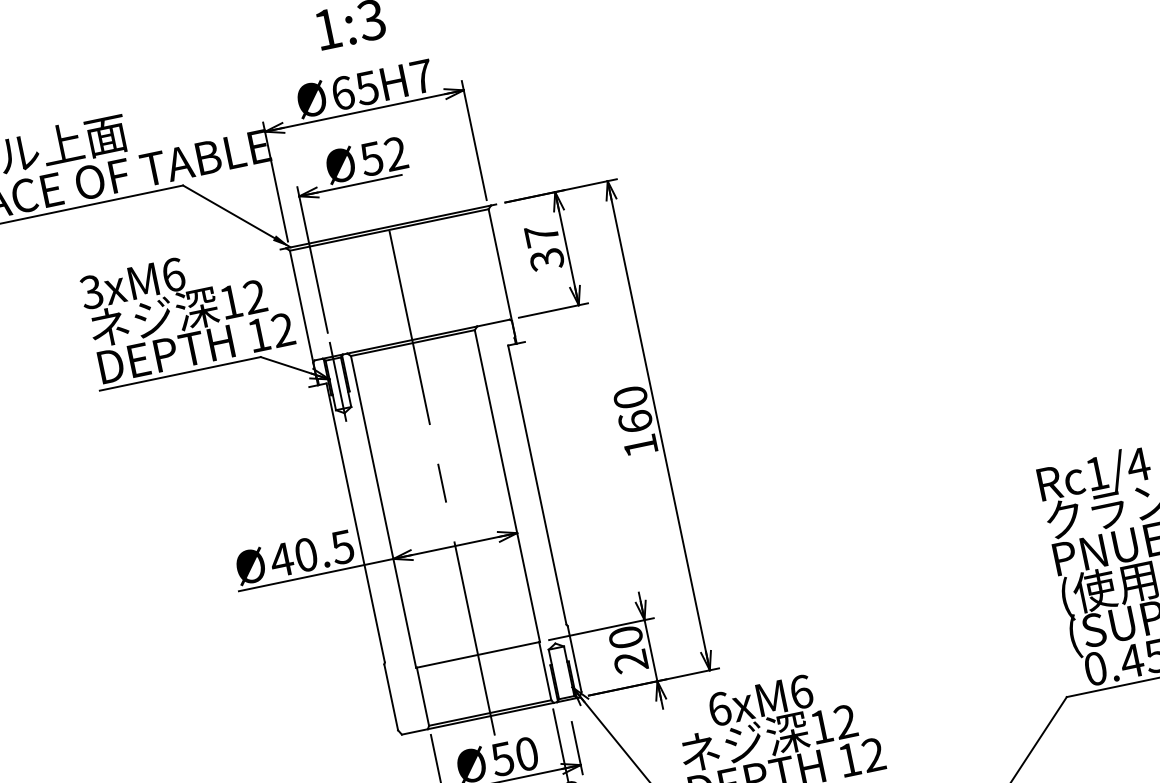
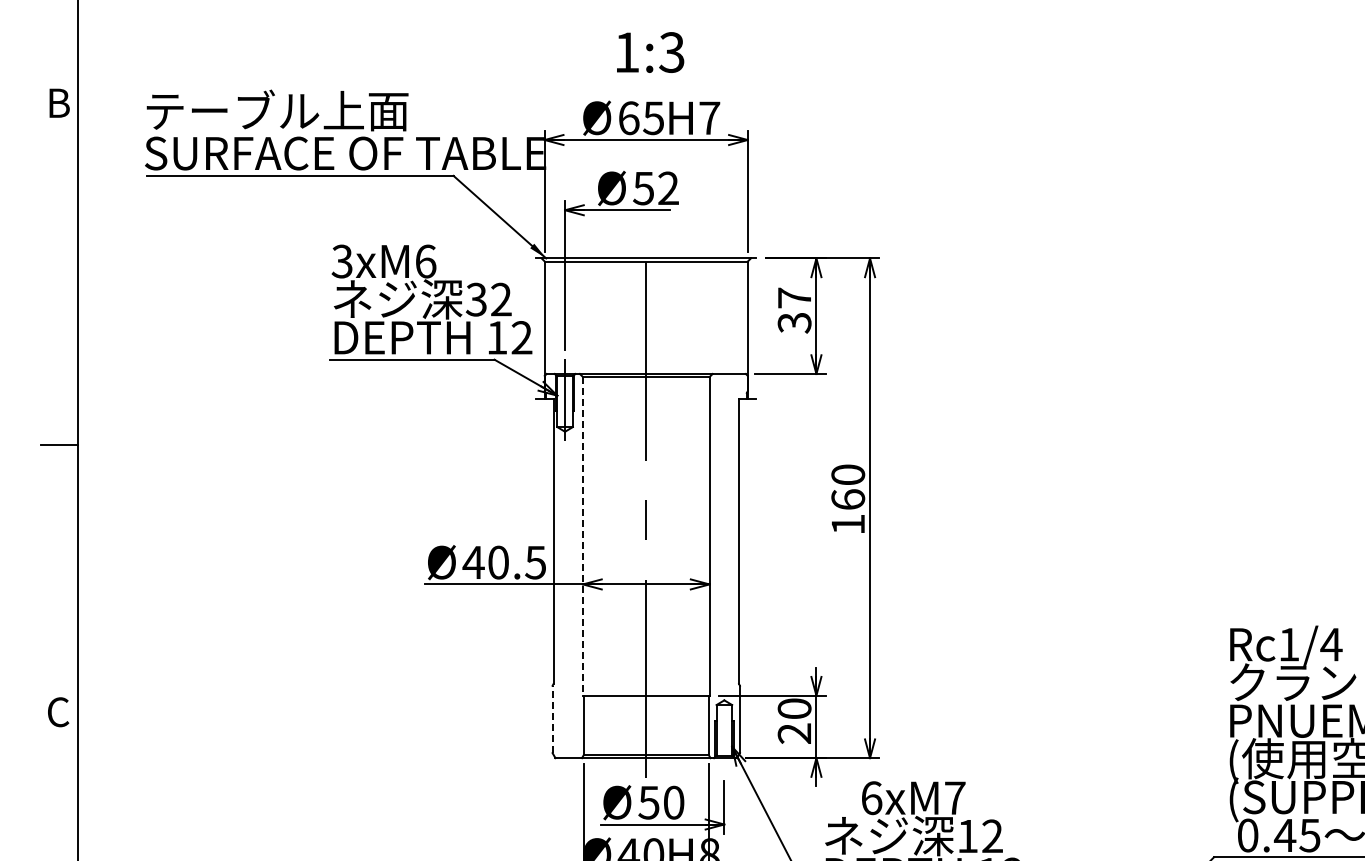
text: (229, 302) -> (475, 299), 12 -> 32
line: (384, 511) -> (583, 536), solid -> dashed
text: (801, 692) -> (955, 798), 6xM6 -> 6xM7
line: (391, 697) -> (552, 719), solid -> dashed

